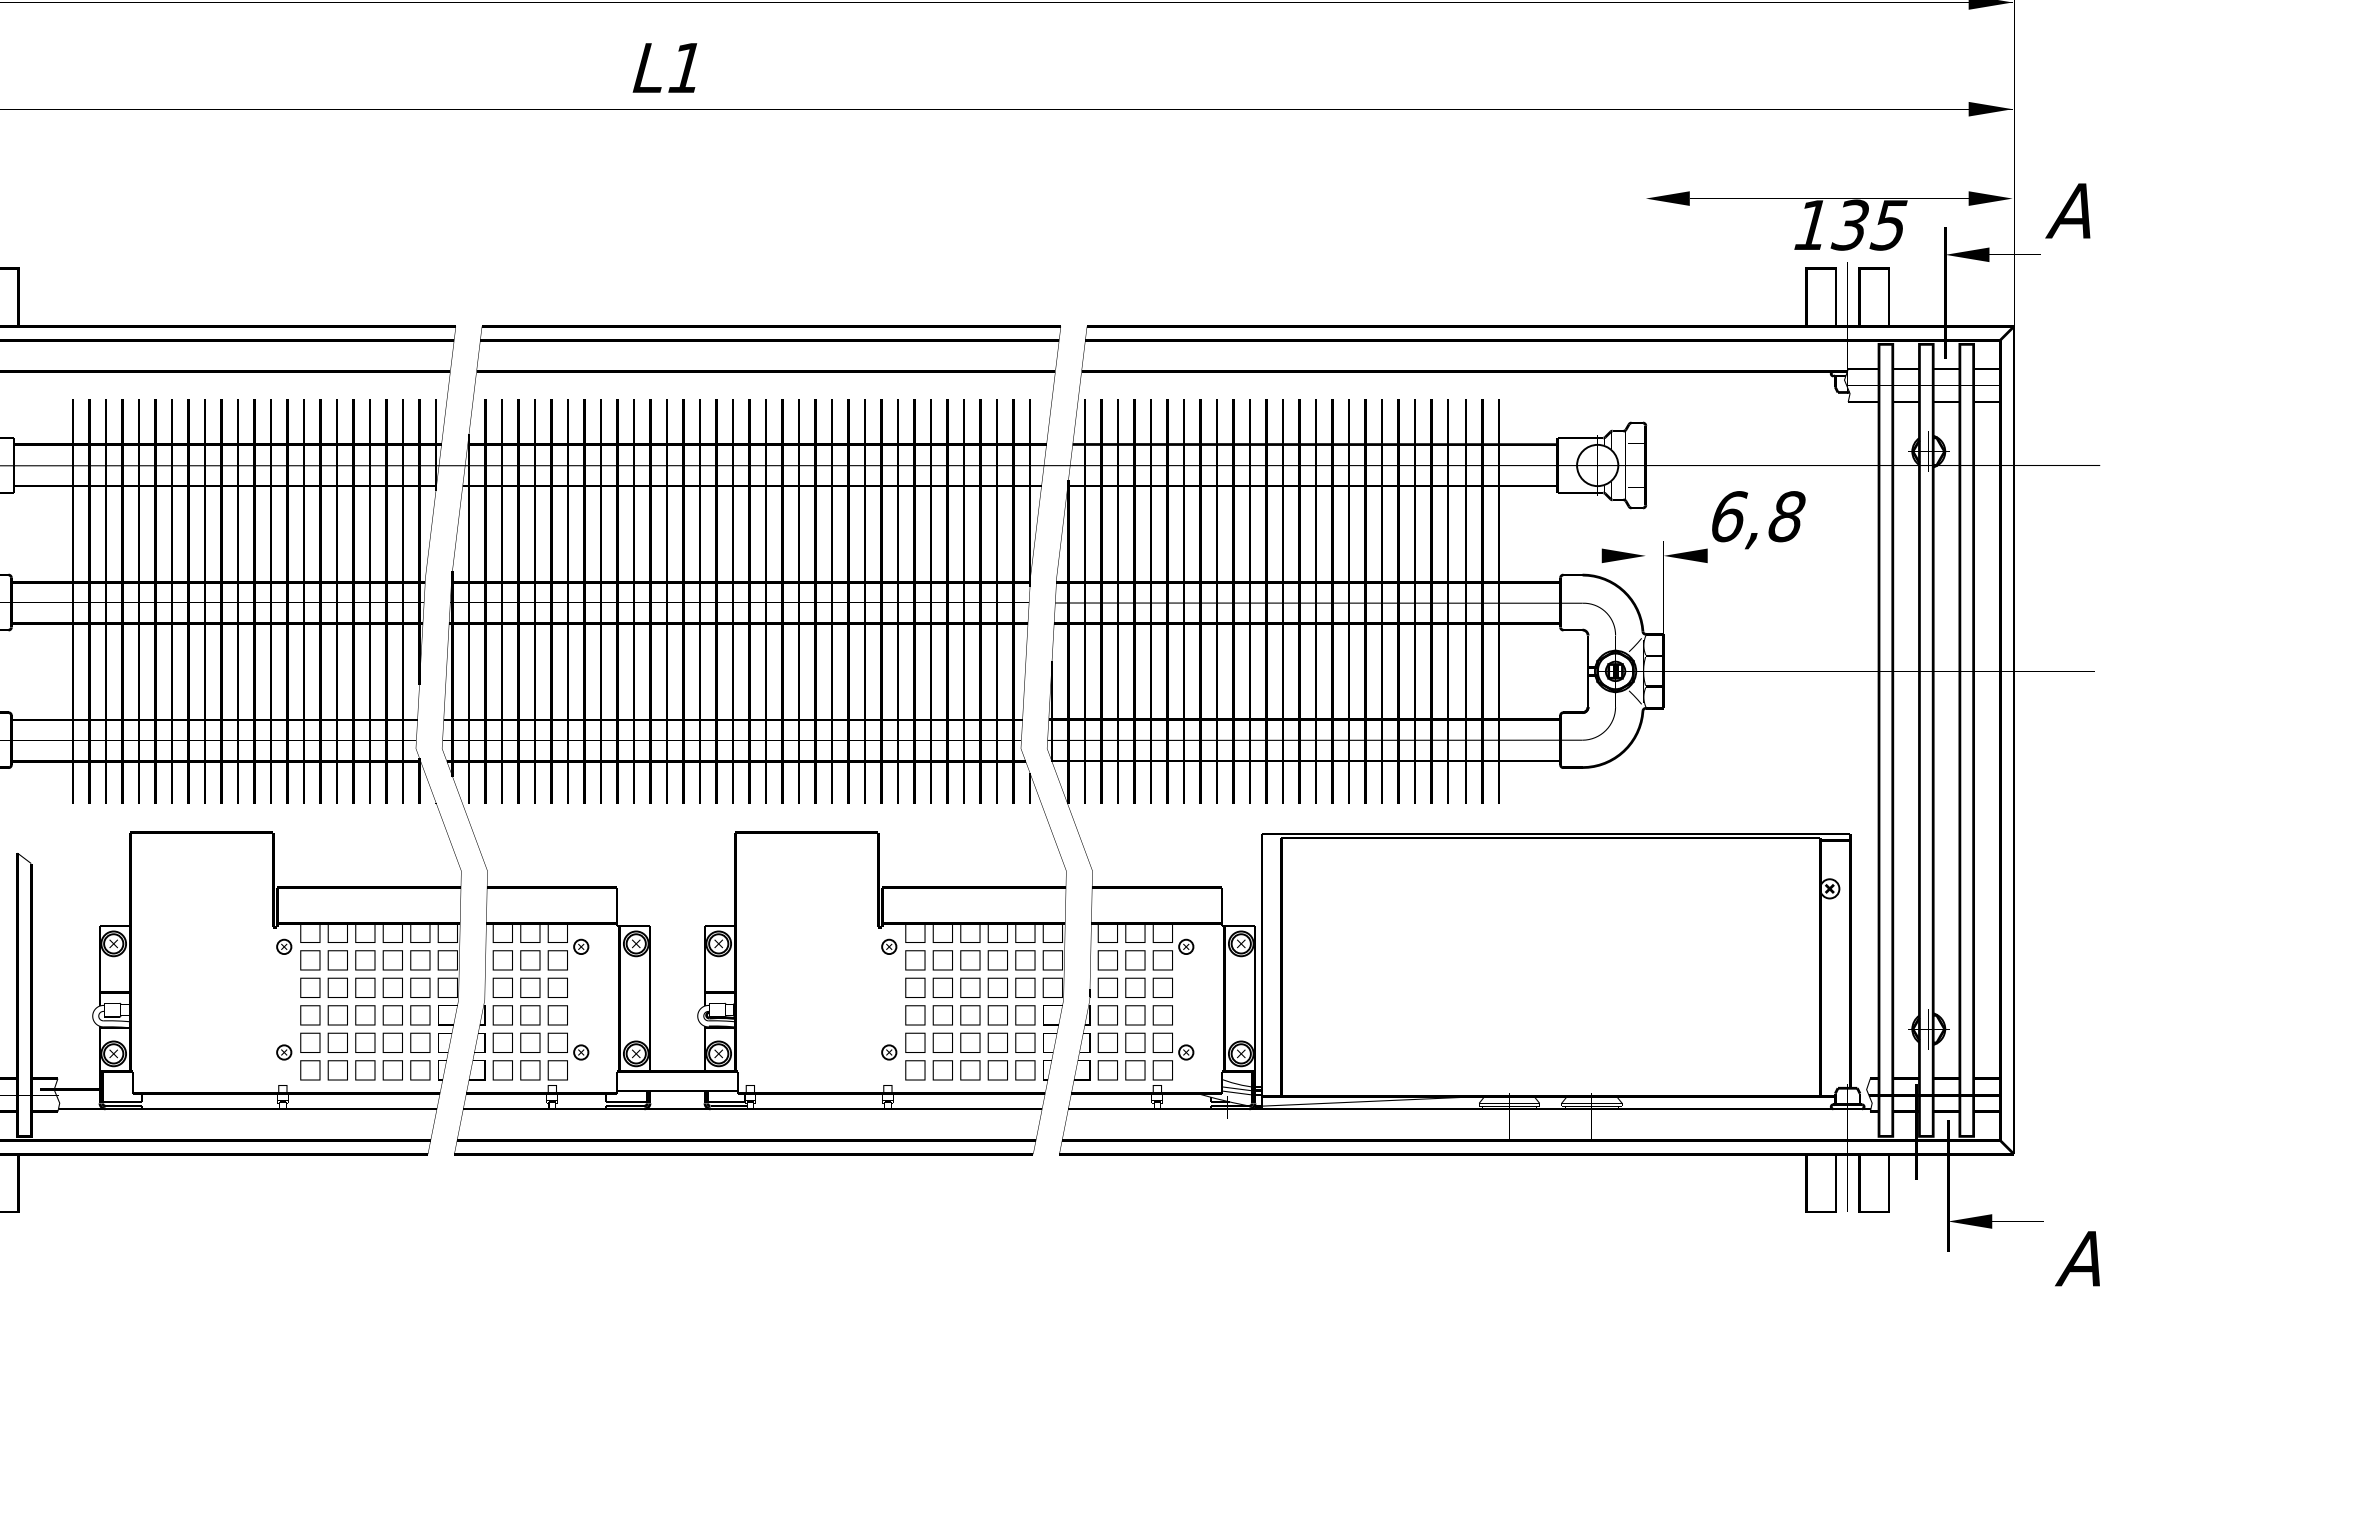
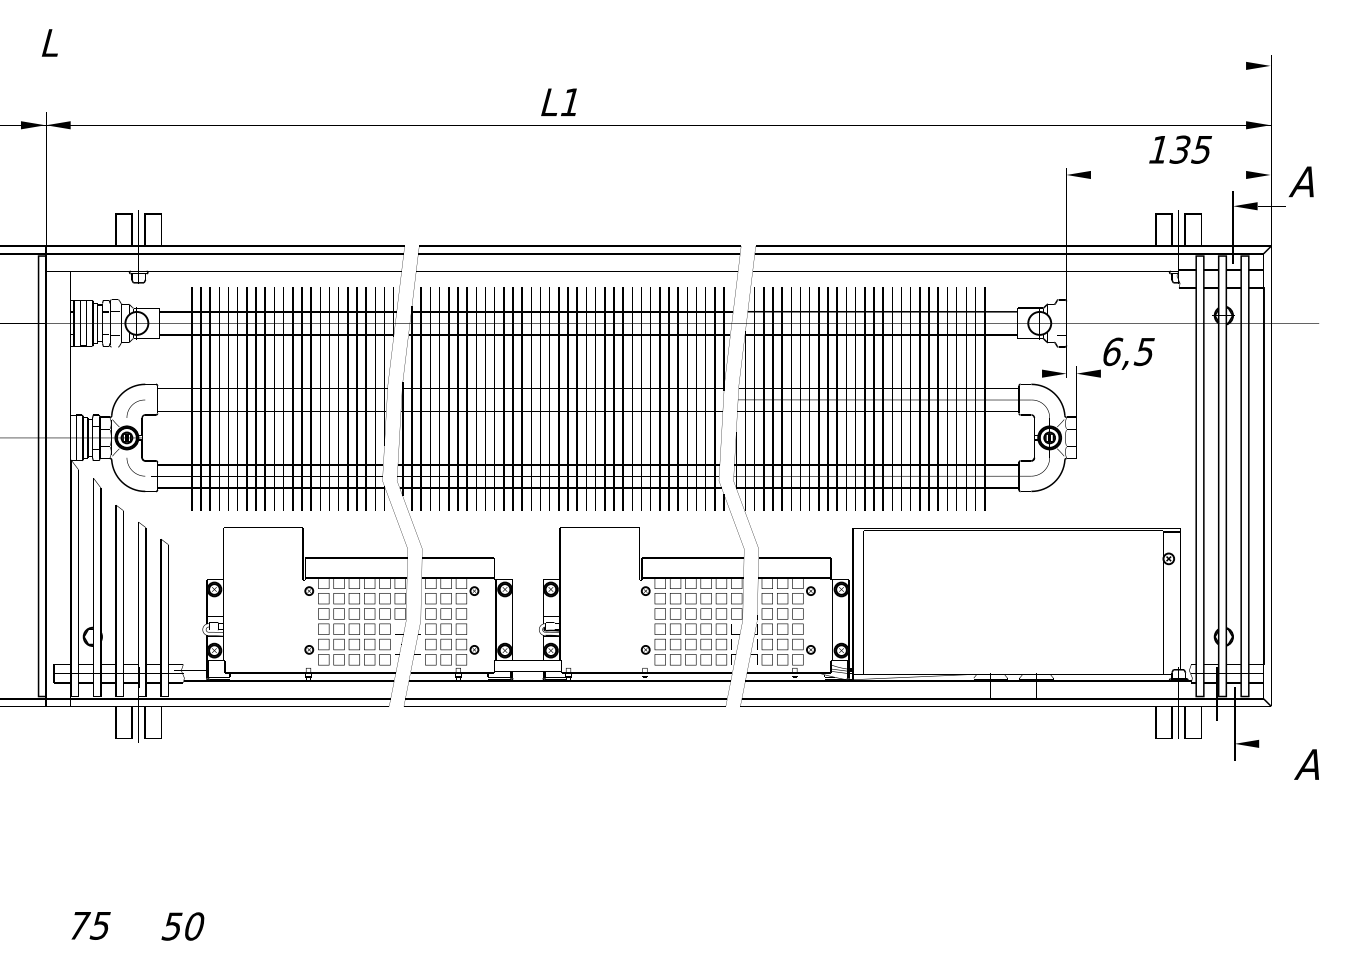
text: (664, 66) -> (558, 101), moved
text: (1850, 224) -> (1180, 149), moved
text: (1786, 515) -> (1144, 351), 6,8 -> 6,5

